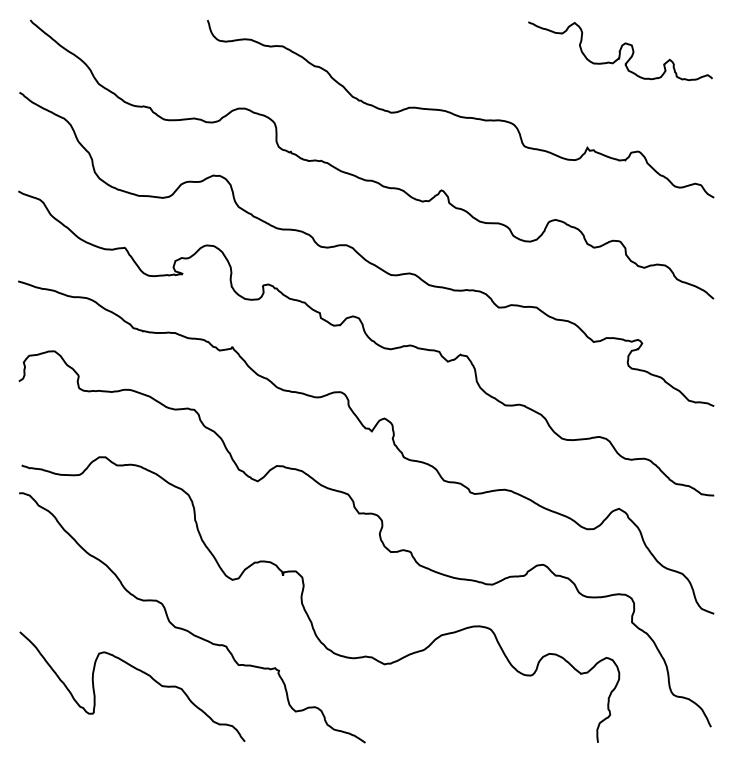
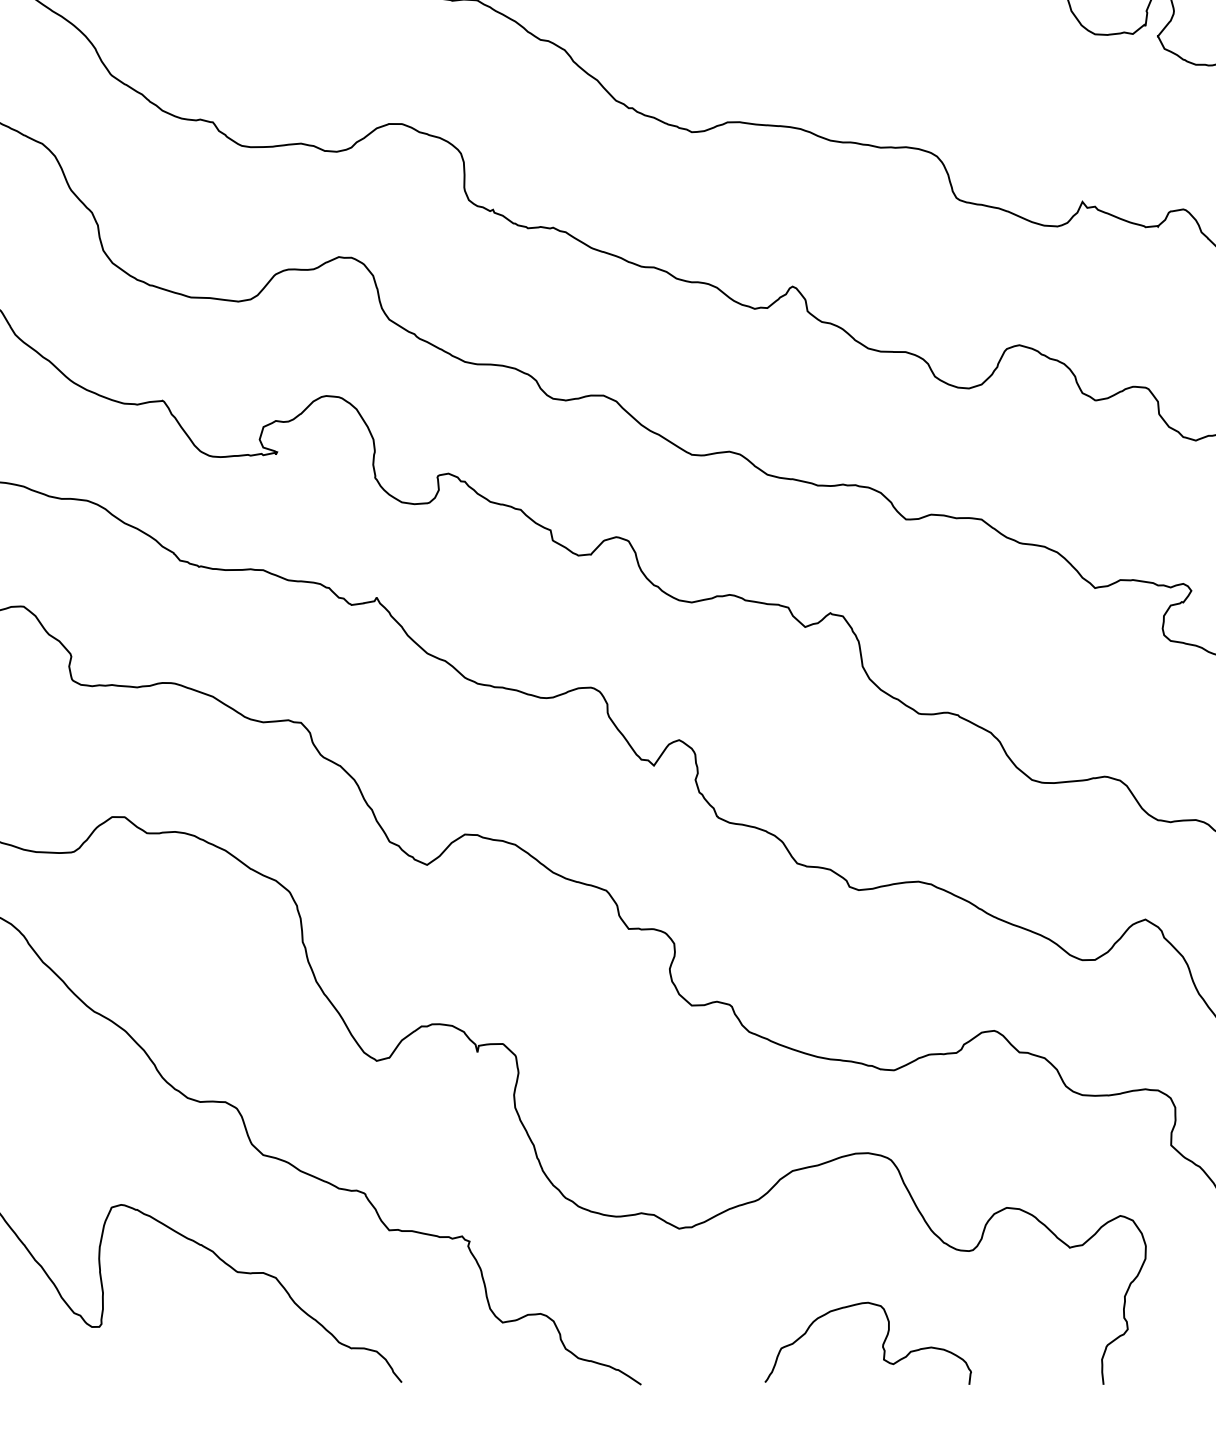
curve: (486, 721) -> (881, 1342), added

